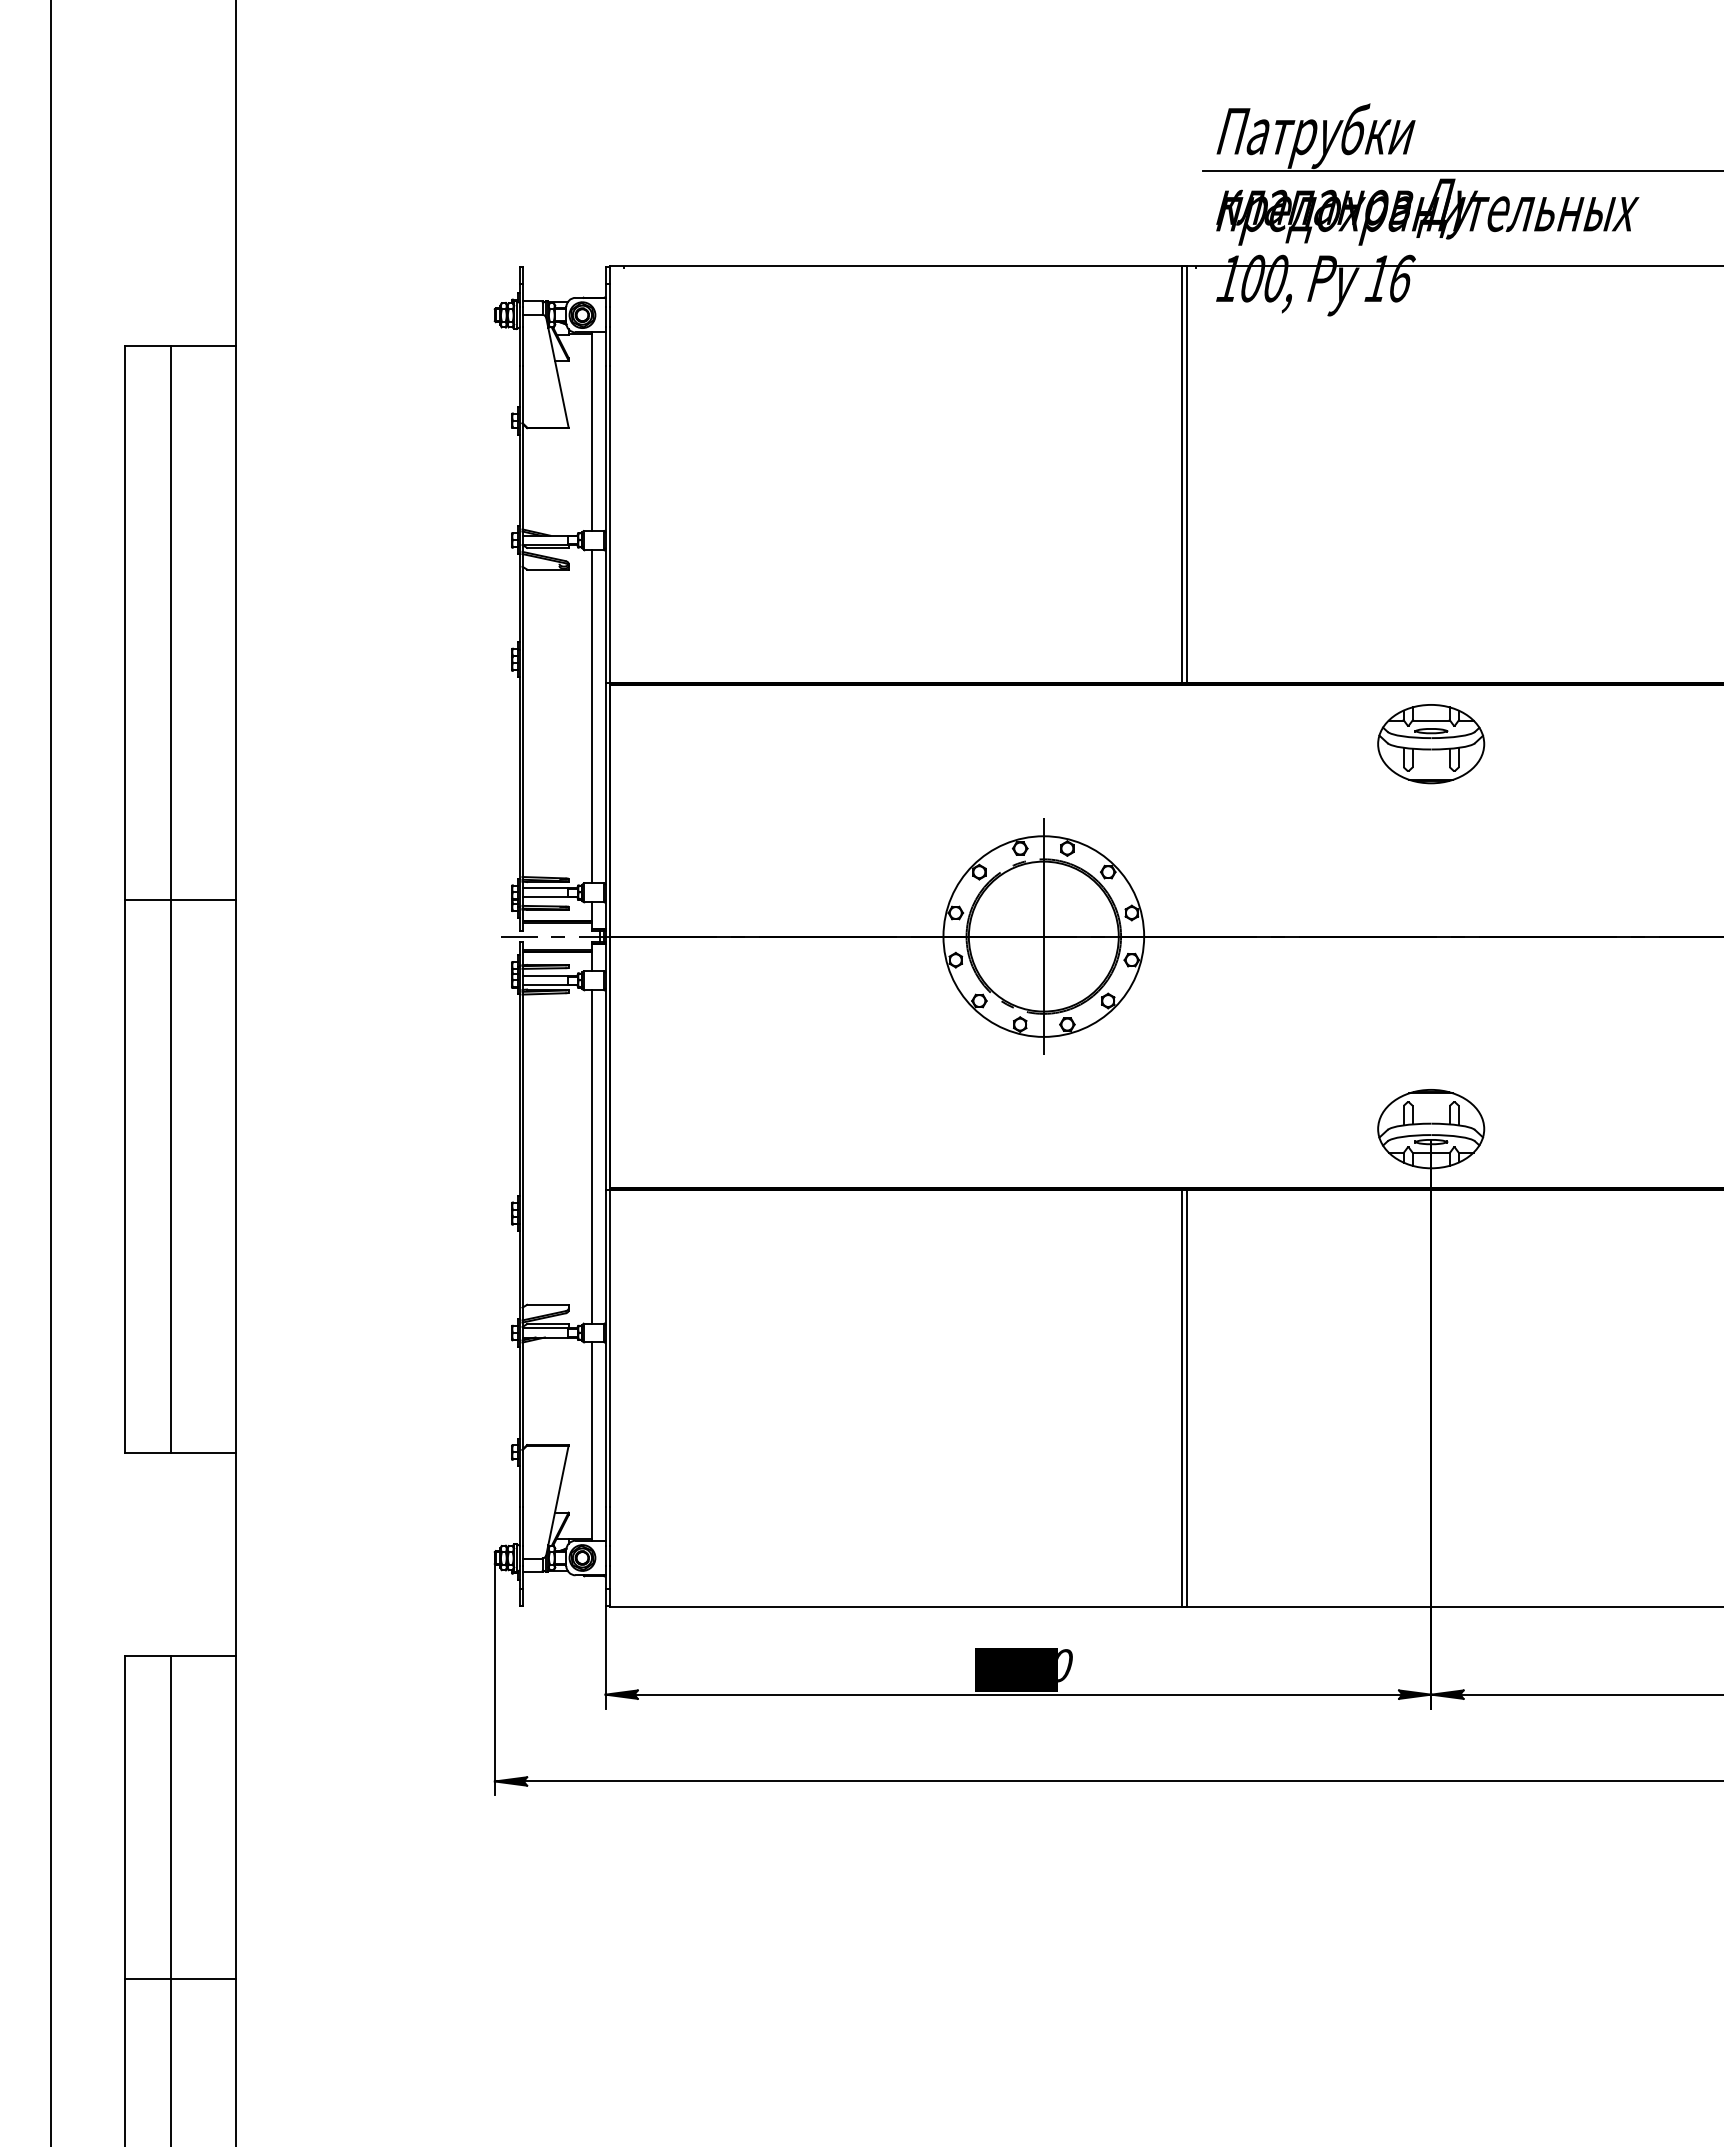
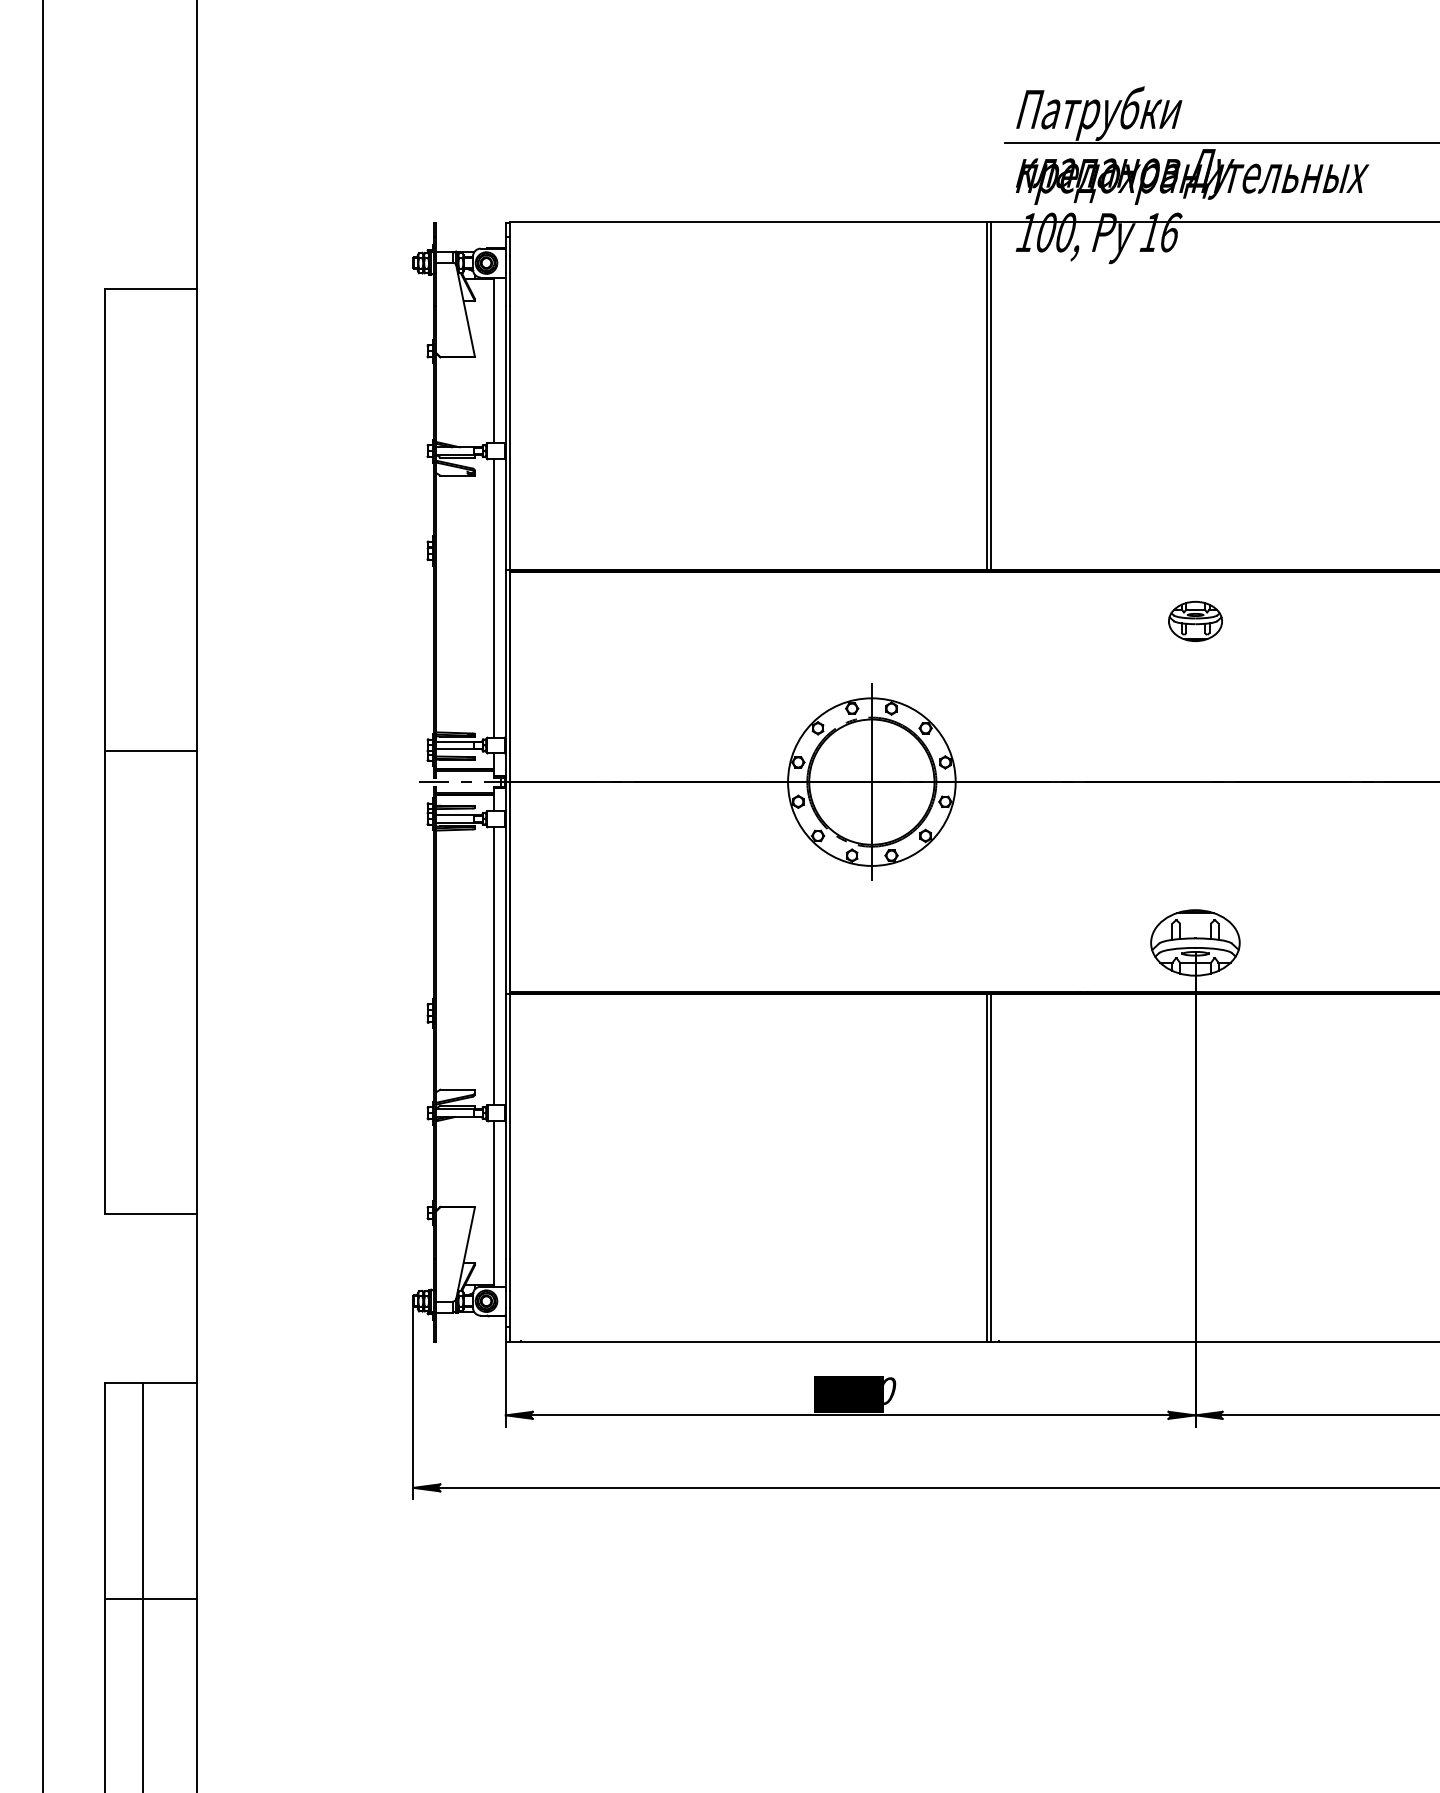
part: (1431, 744) -> (1195, 621), size x0.6
line: (171, 899) -> (143, 751), removed
line: (180, 1979) -> (150, 1598), moved

